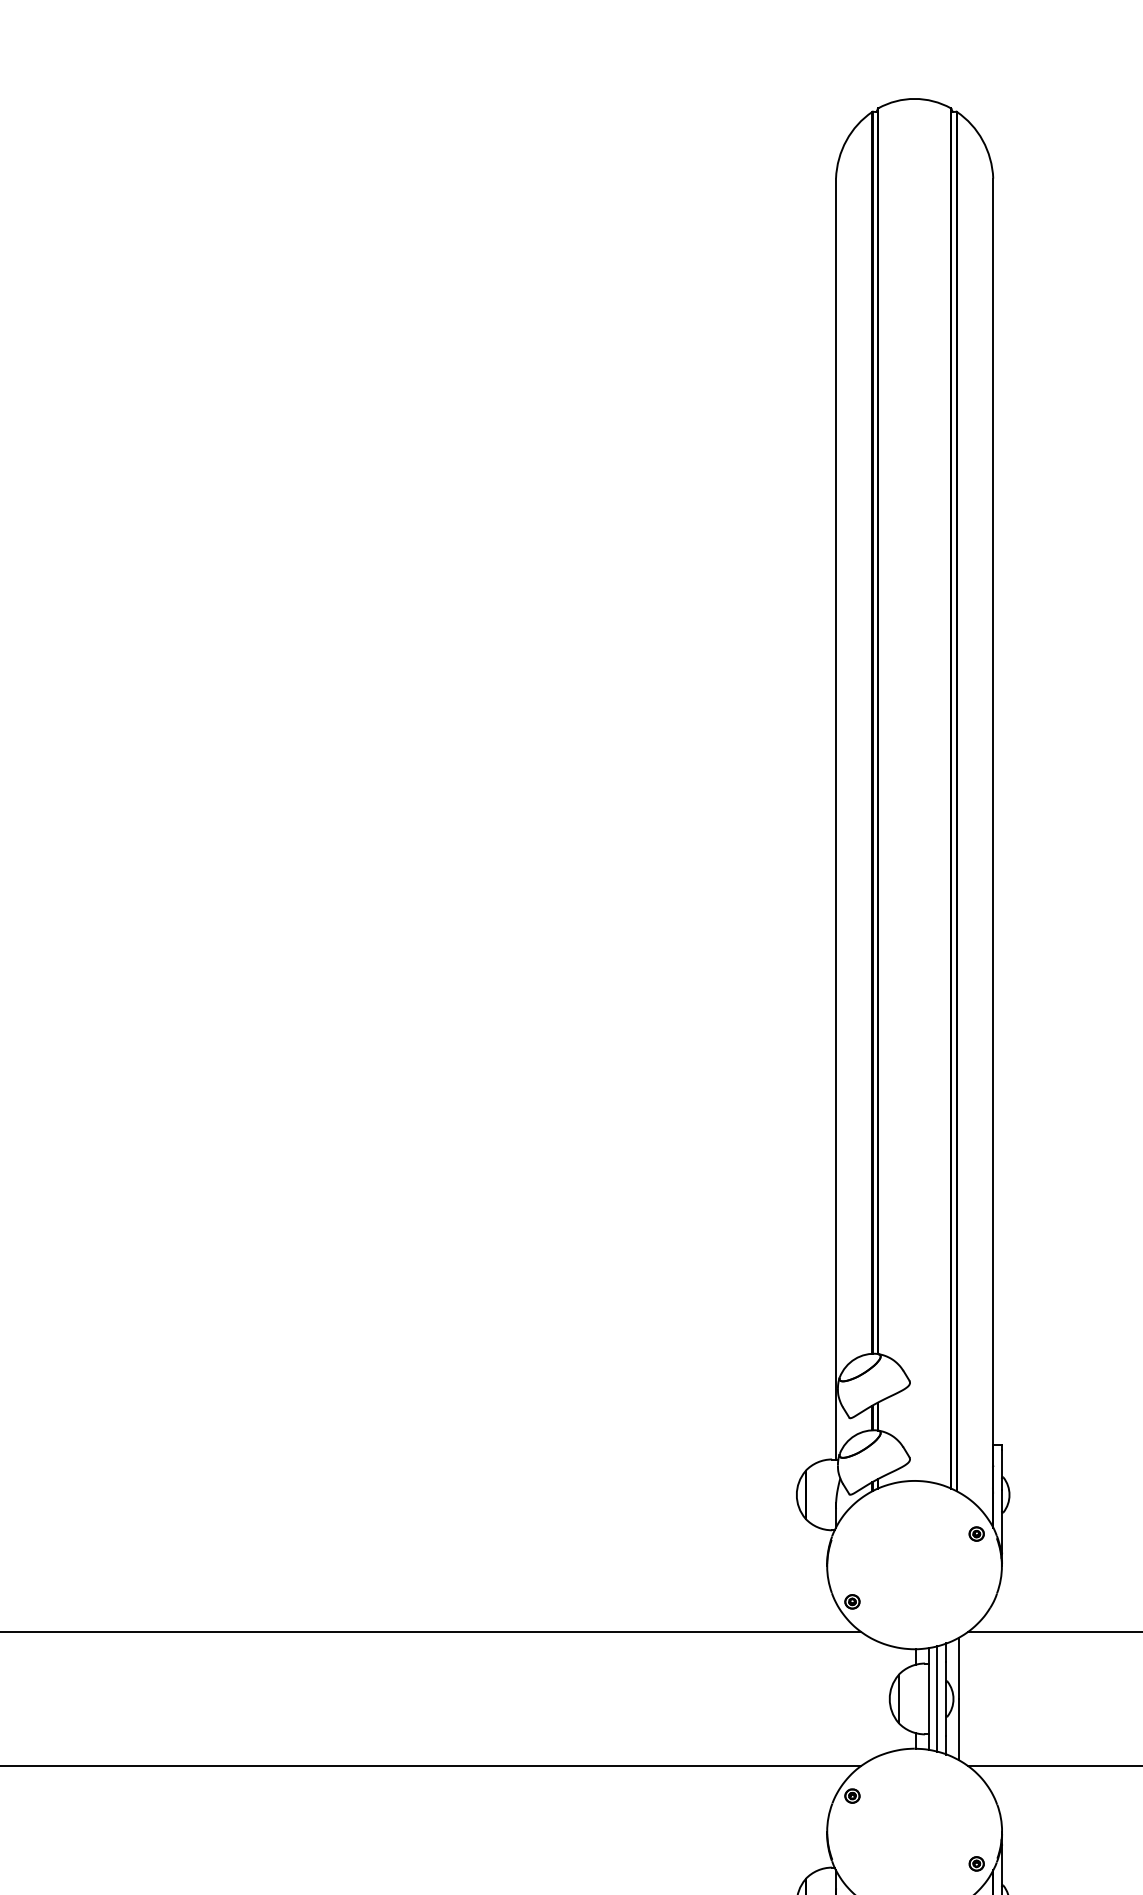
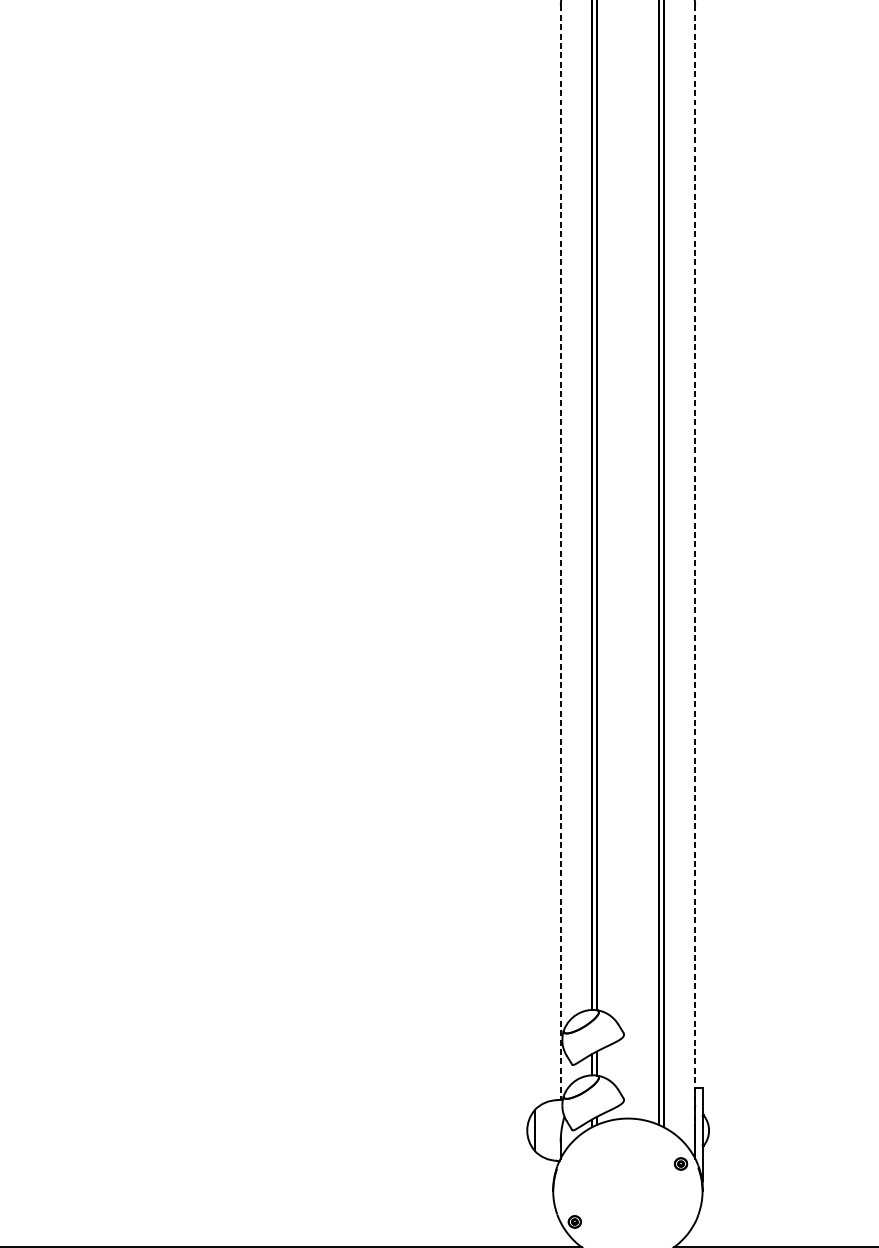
line: (836, 819) -> (561, 553), solid -> dashed
line: (993, 833) -> (695, 565), solid -> dashed

